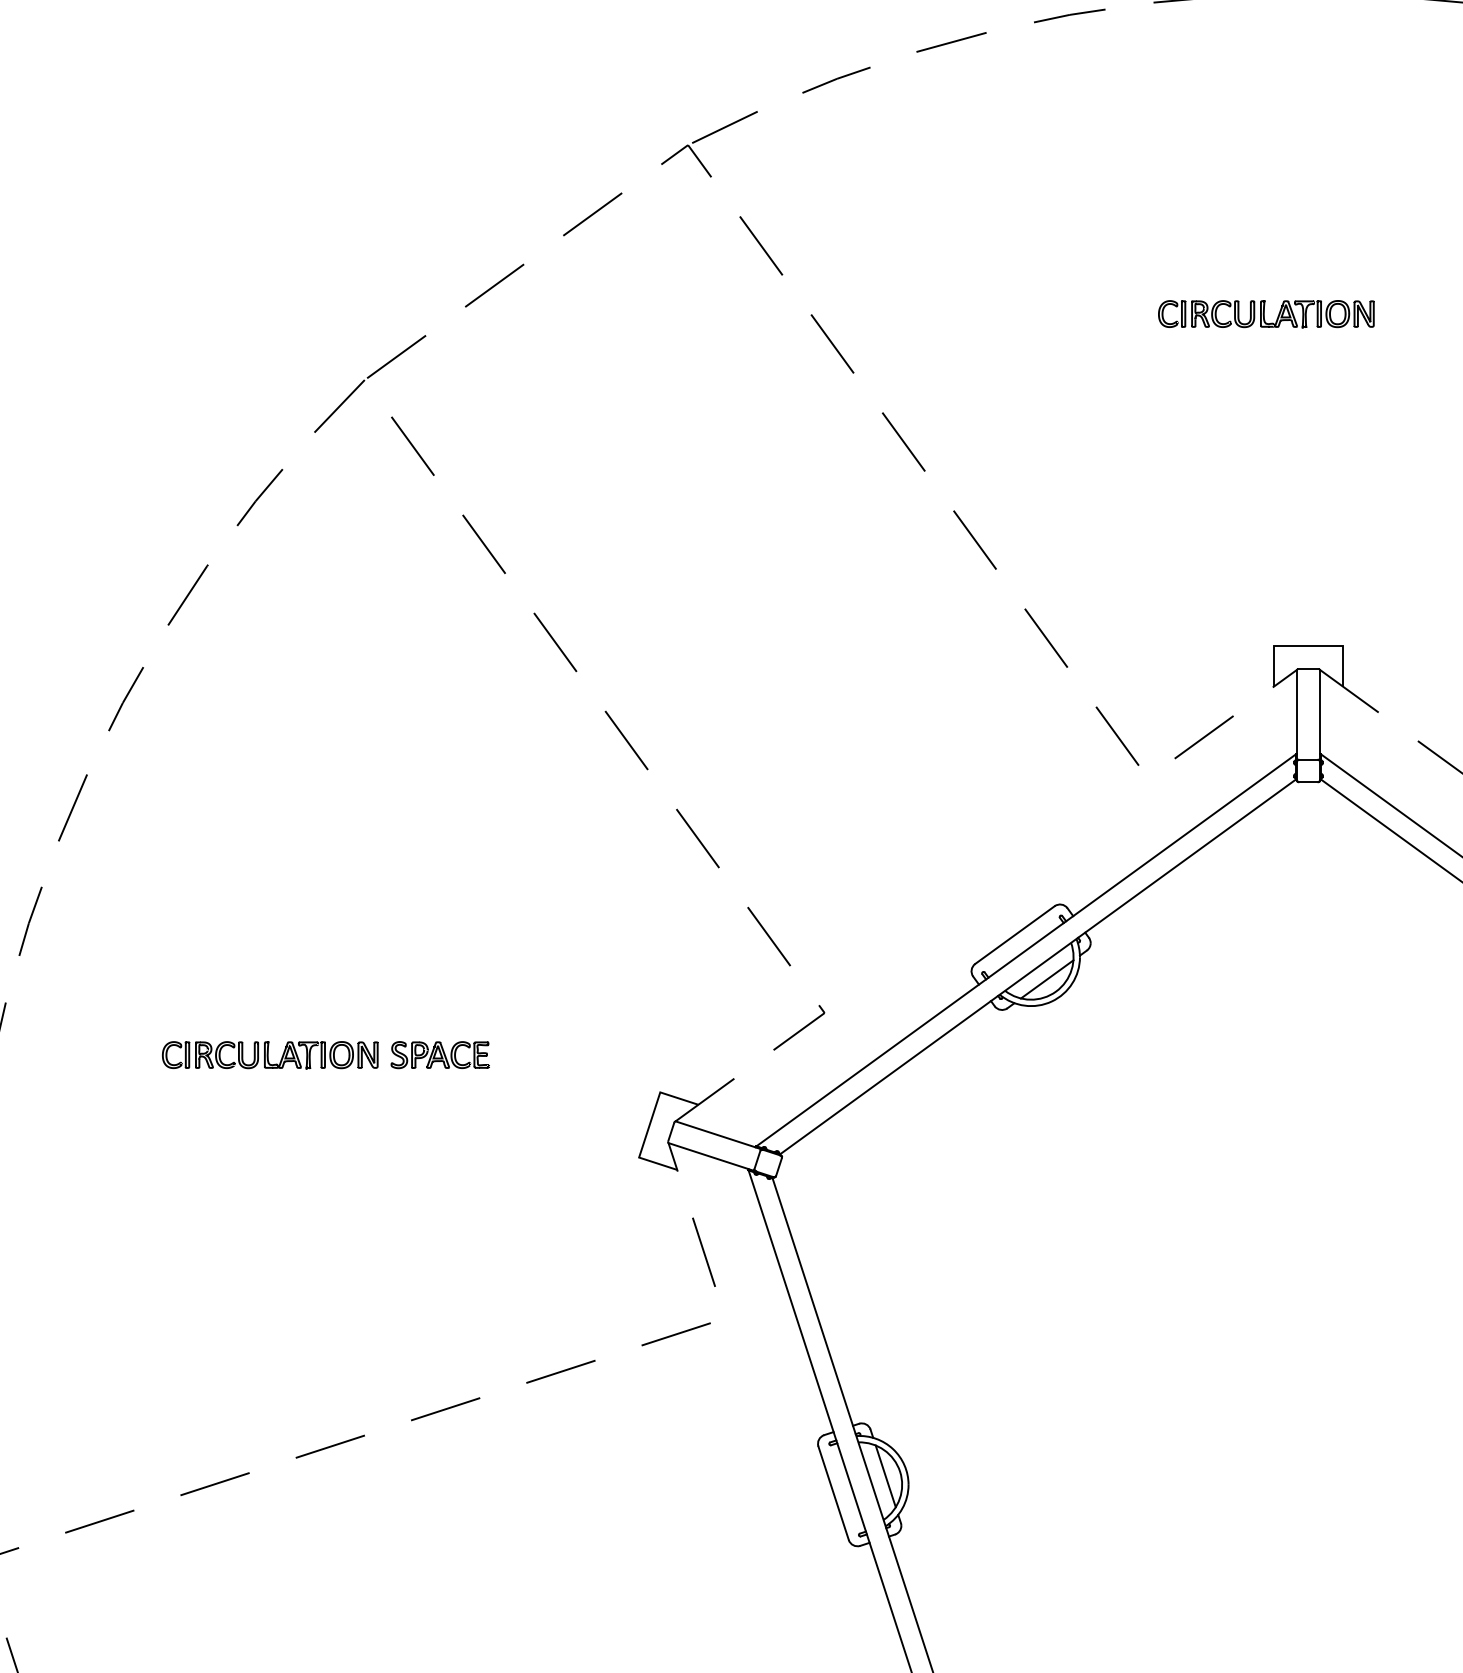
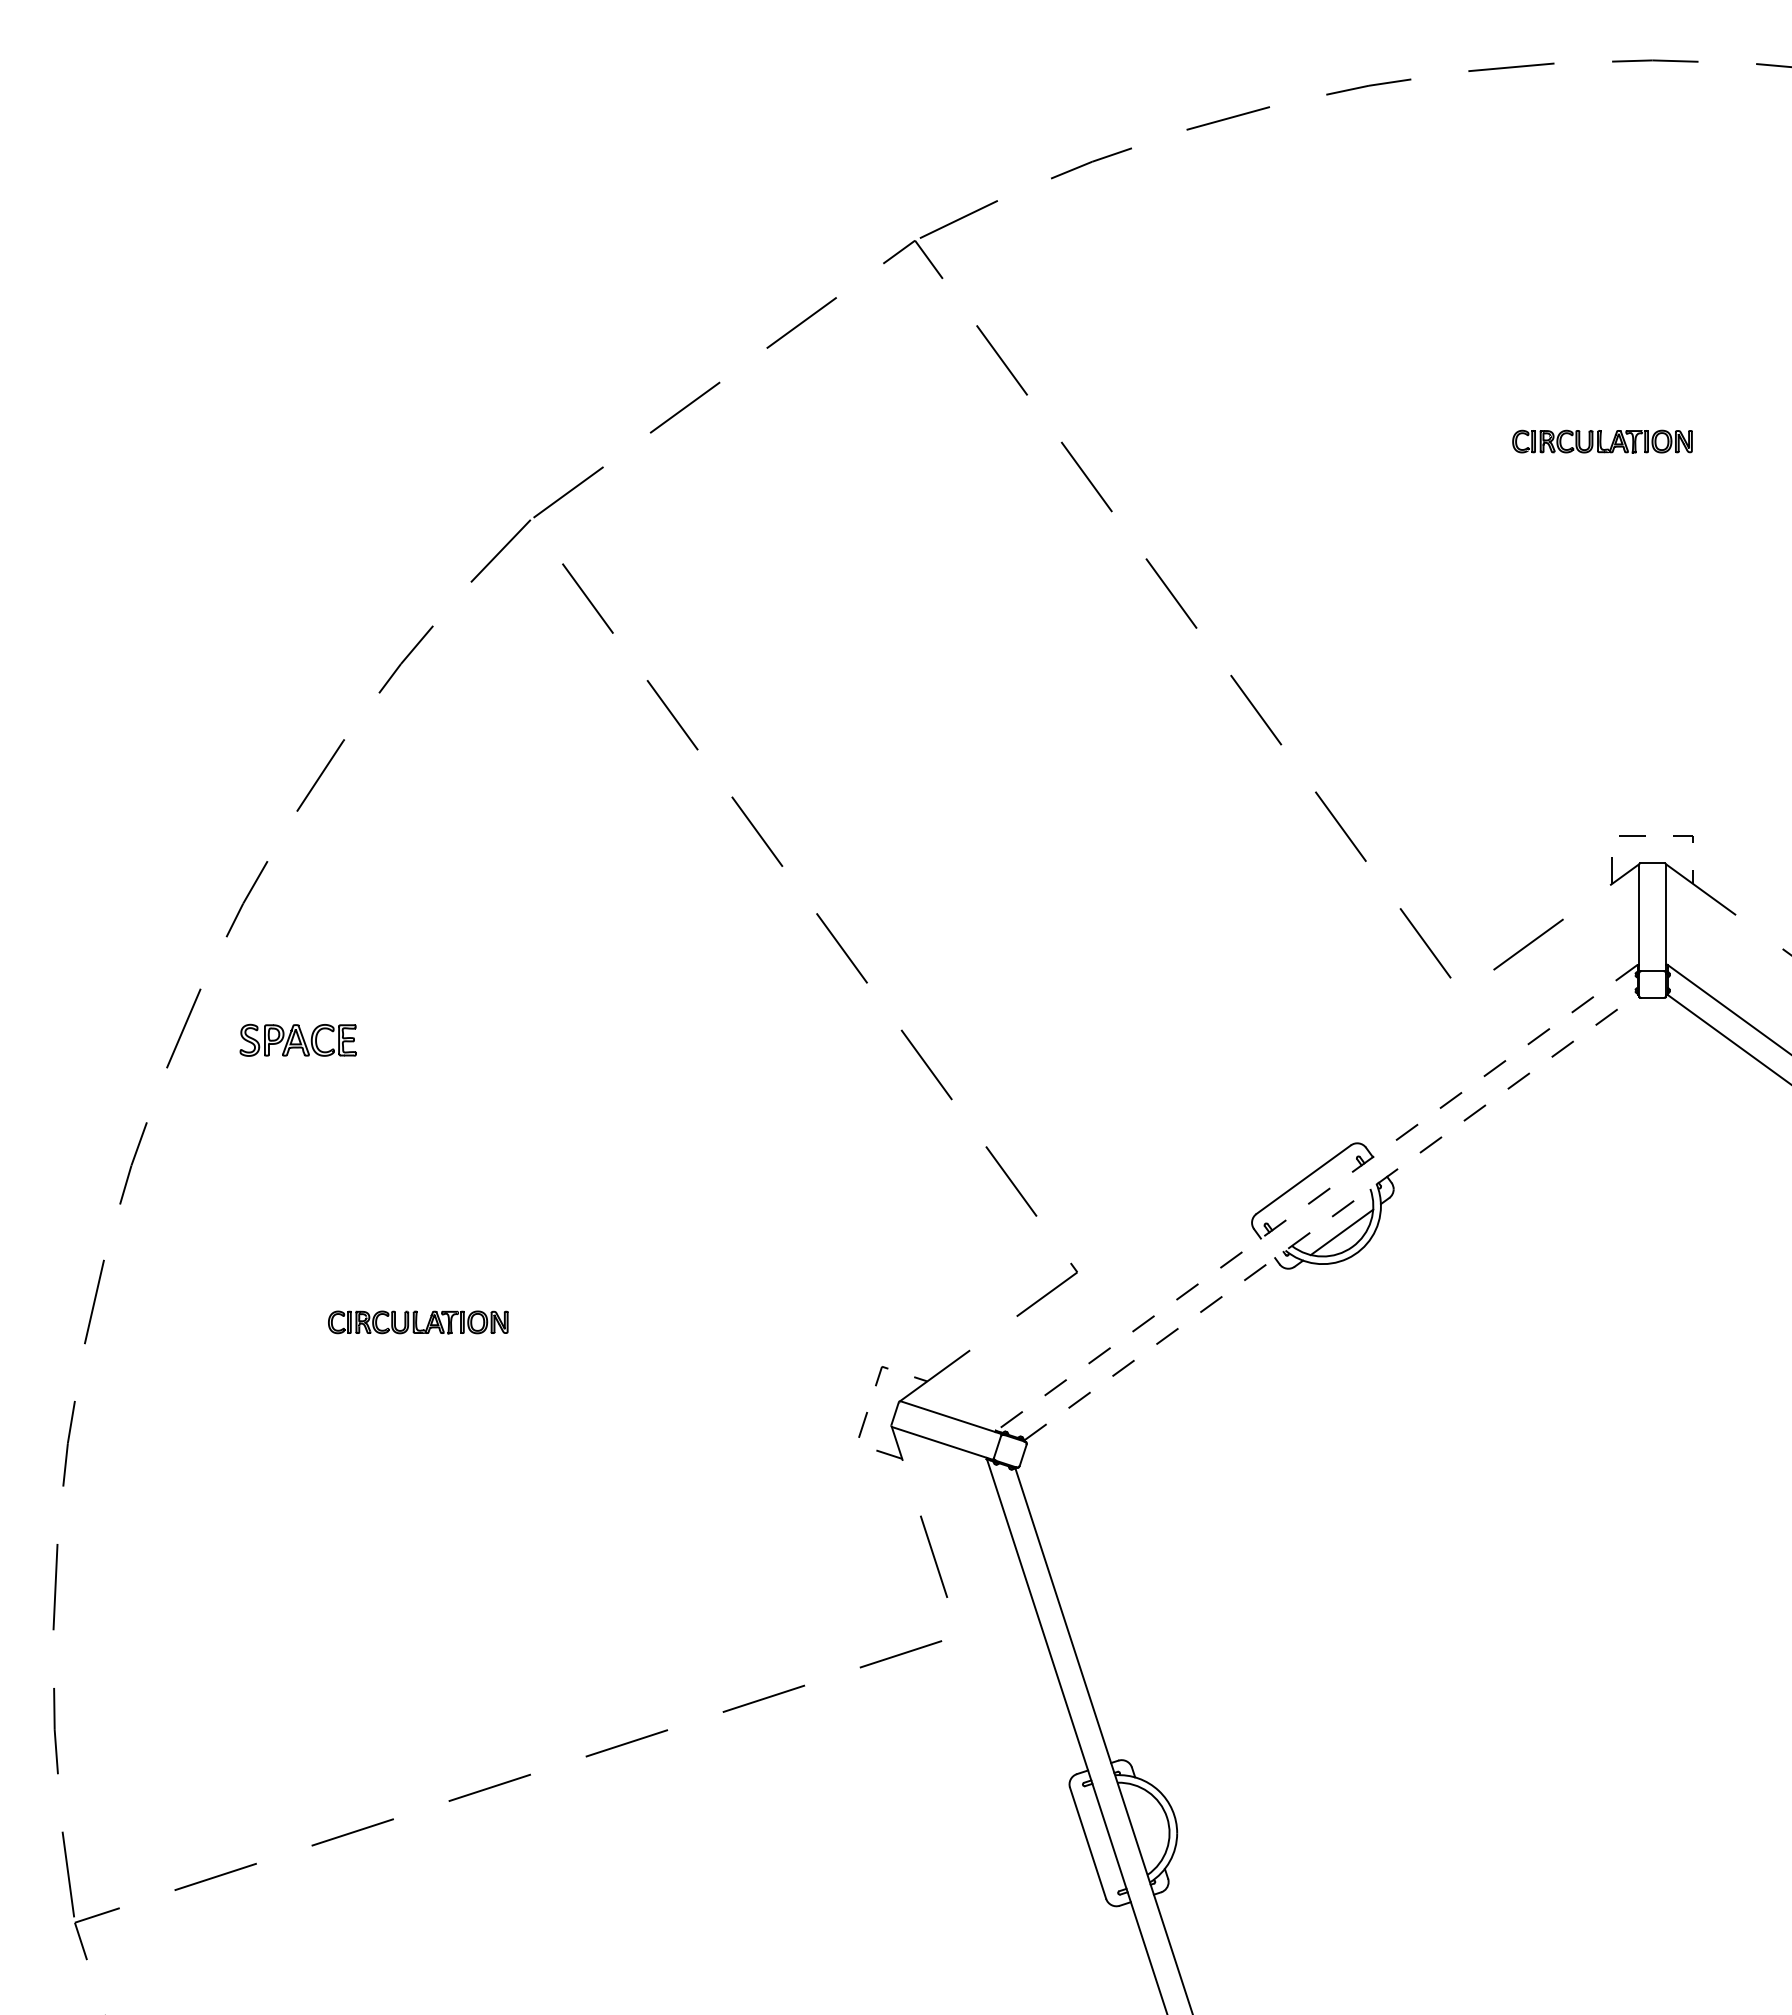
part: (1266, 314) -> (1602, 441), size x0.7
line: (1308, 646) -> (1652, 836), solid -> dashed
line: (1025, 950) -> (1316, 1198), solid -> dashed
line: (1038, 966) -> (1331, 1217), solid -> dashed
part: (440, 1054) -> (298, 1039), moved
part: (269, 1055) -> (417, 1322), size x0.7
line: (649, 1125) -> (869, 1405), solid -> dashed
line: (885, 1475) -> (1149, 1822), removed

